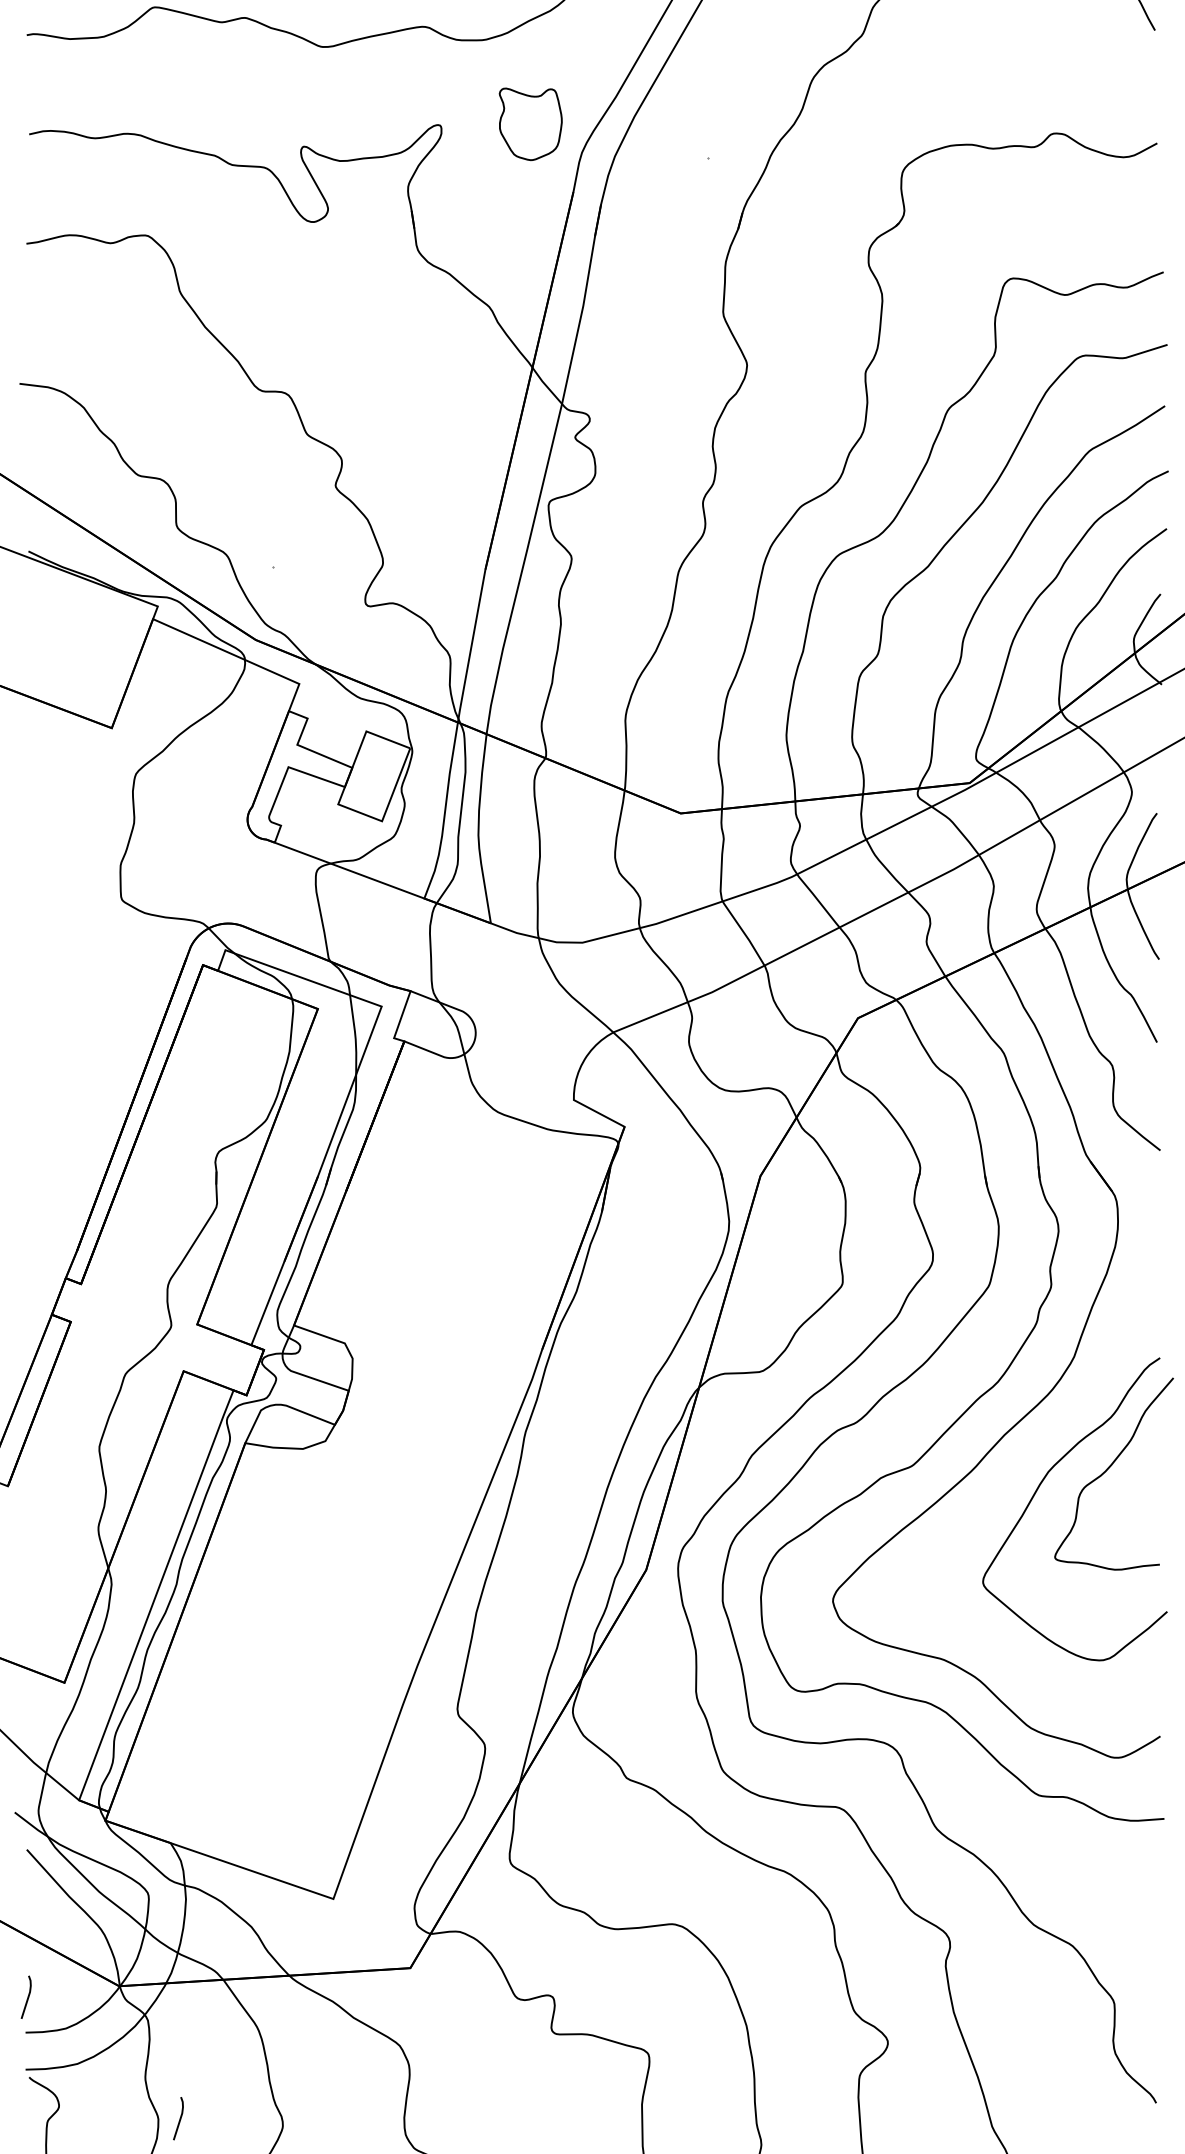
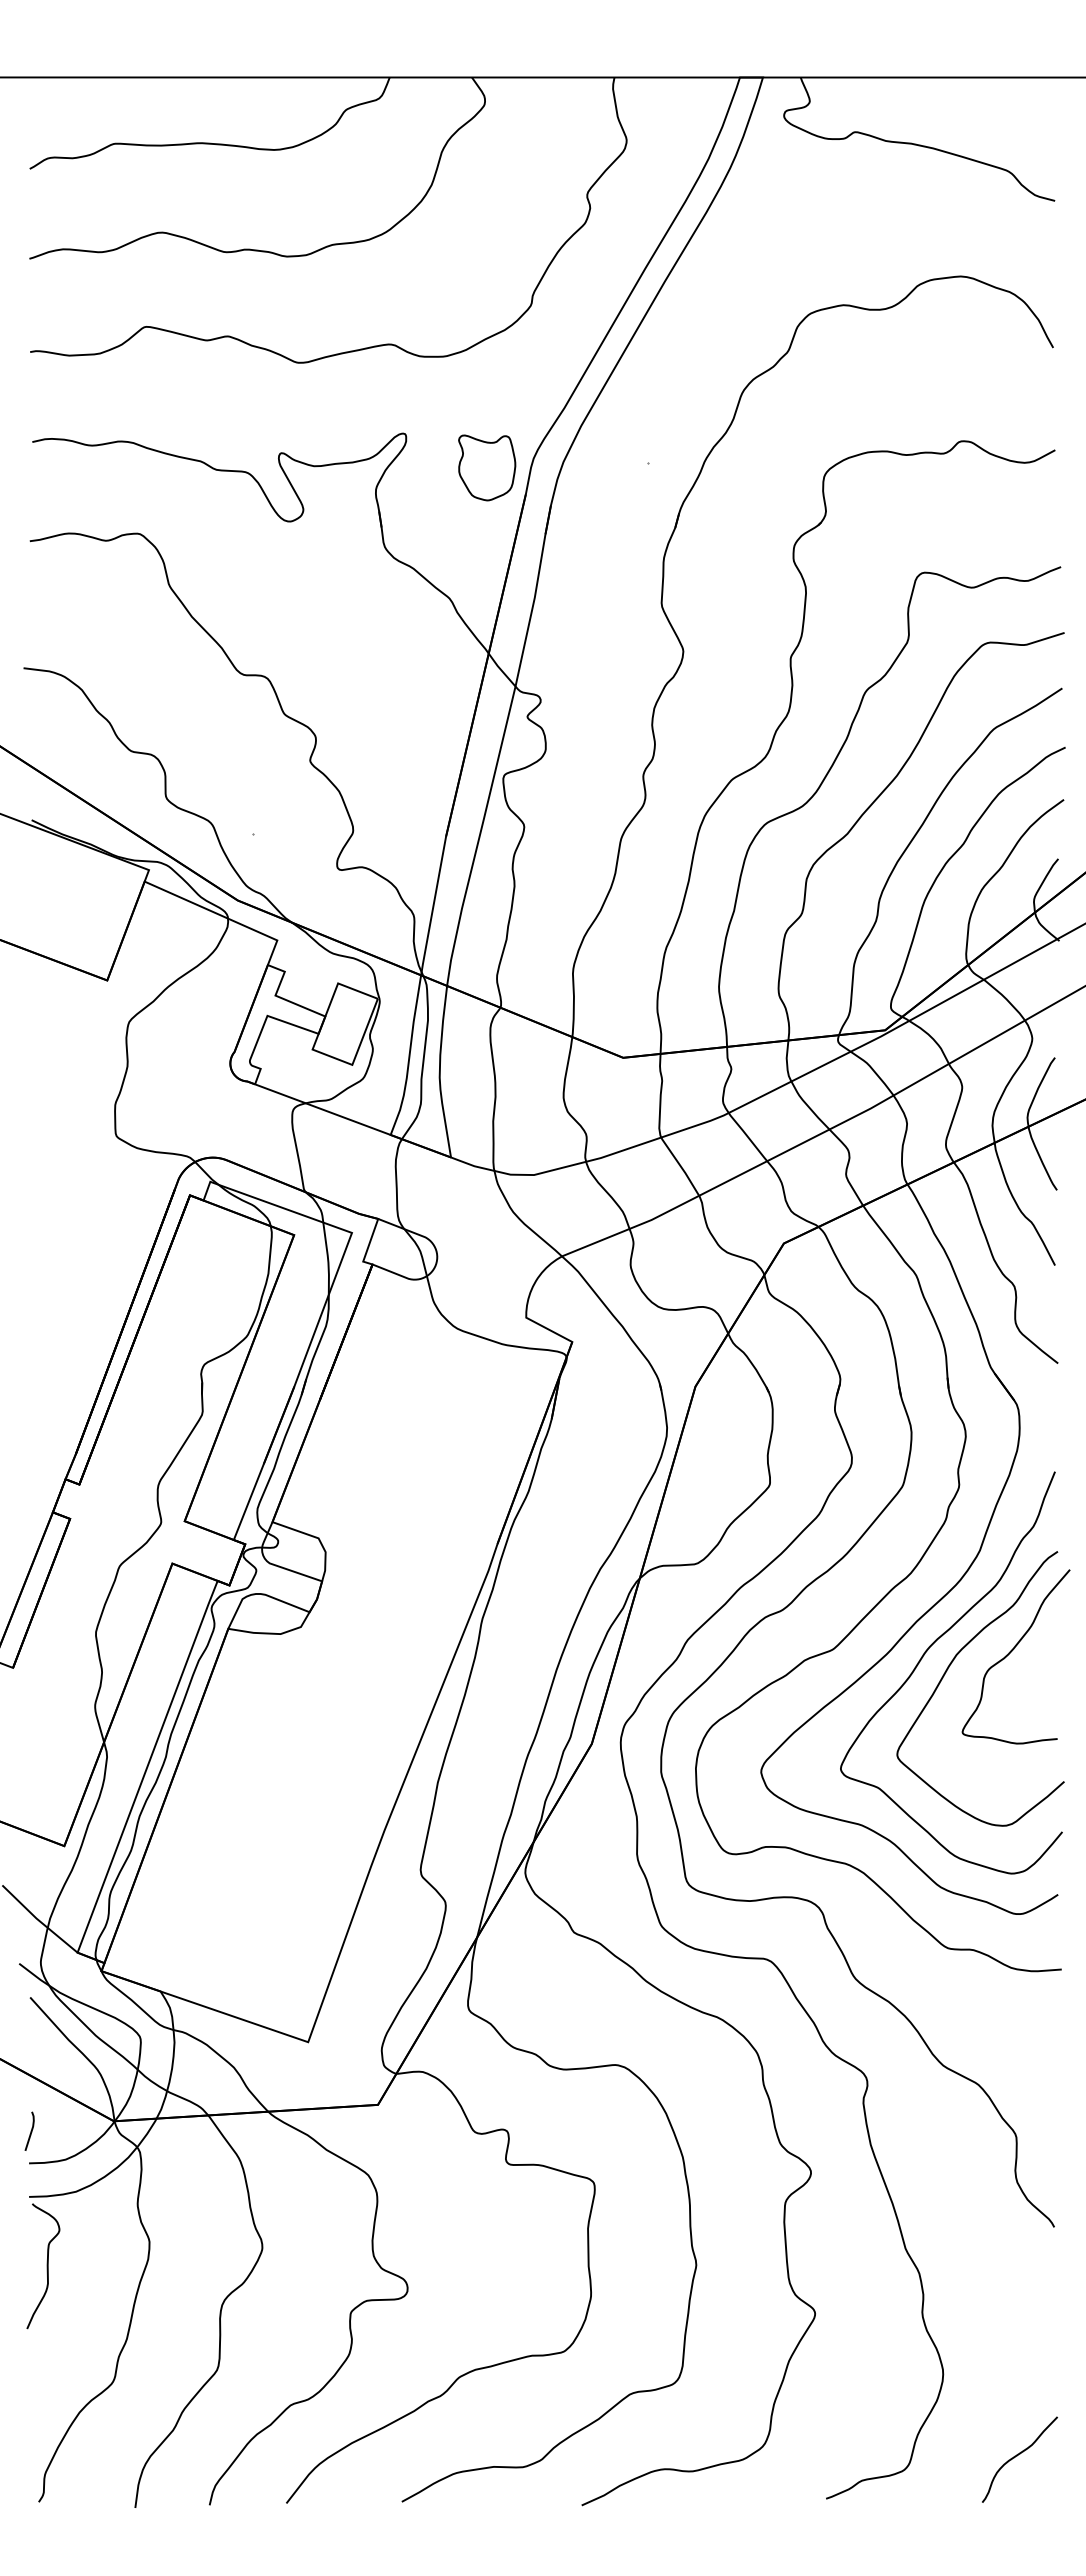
part: (531, 123) -> (487, 467), moved
curve: (1014, 1471) -> (925, 1654), added
line: (179, 2118) -> (168, 2241), removed

